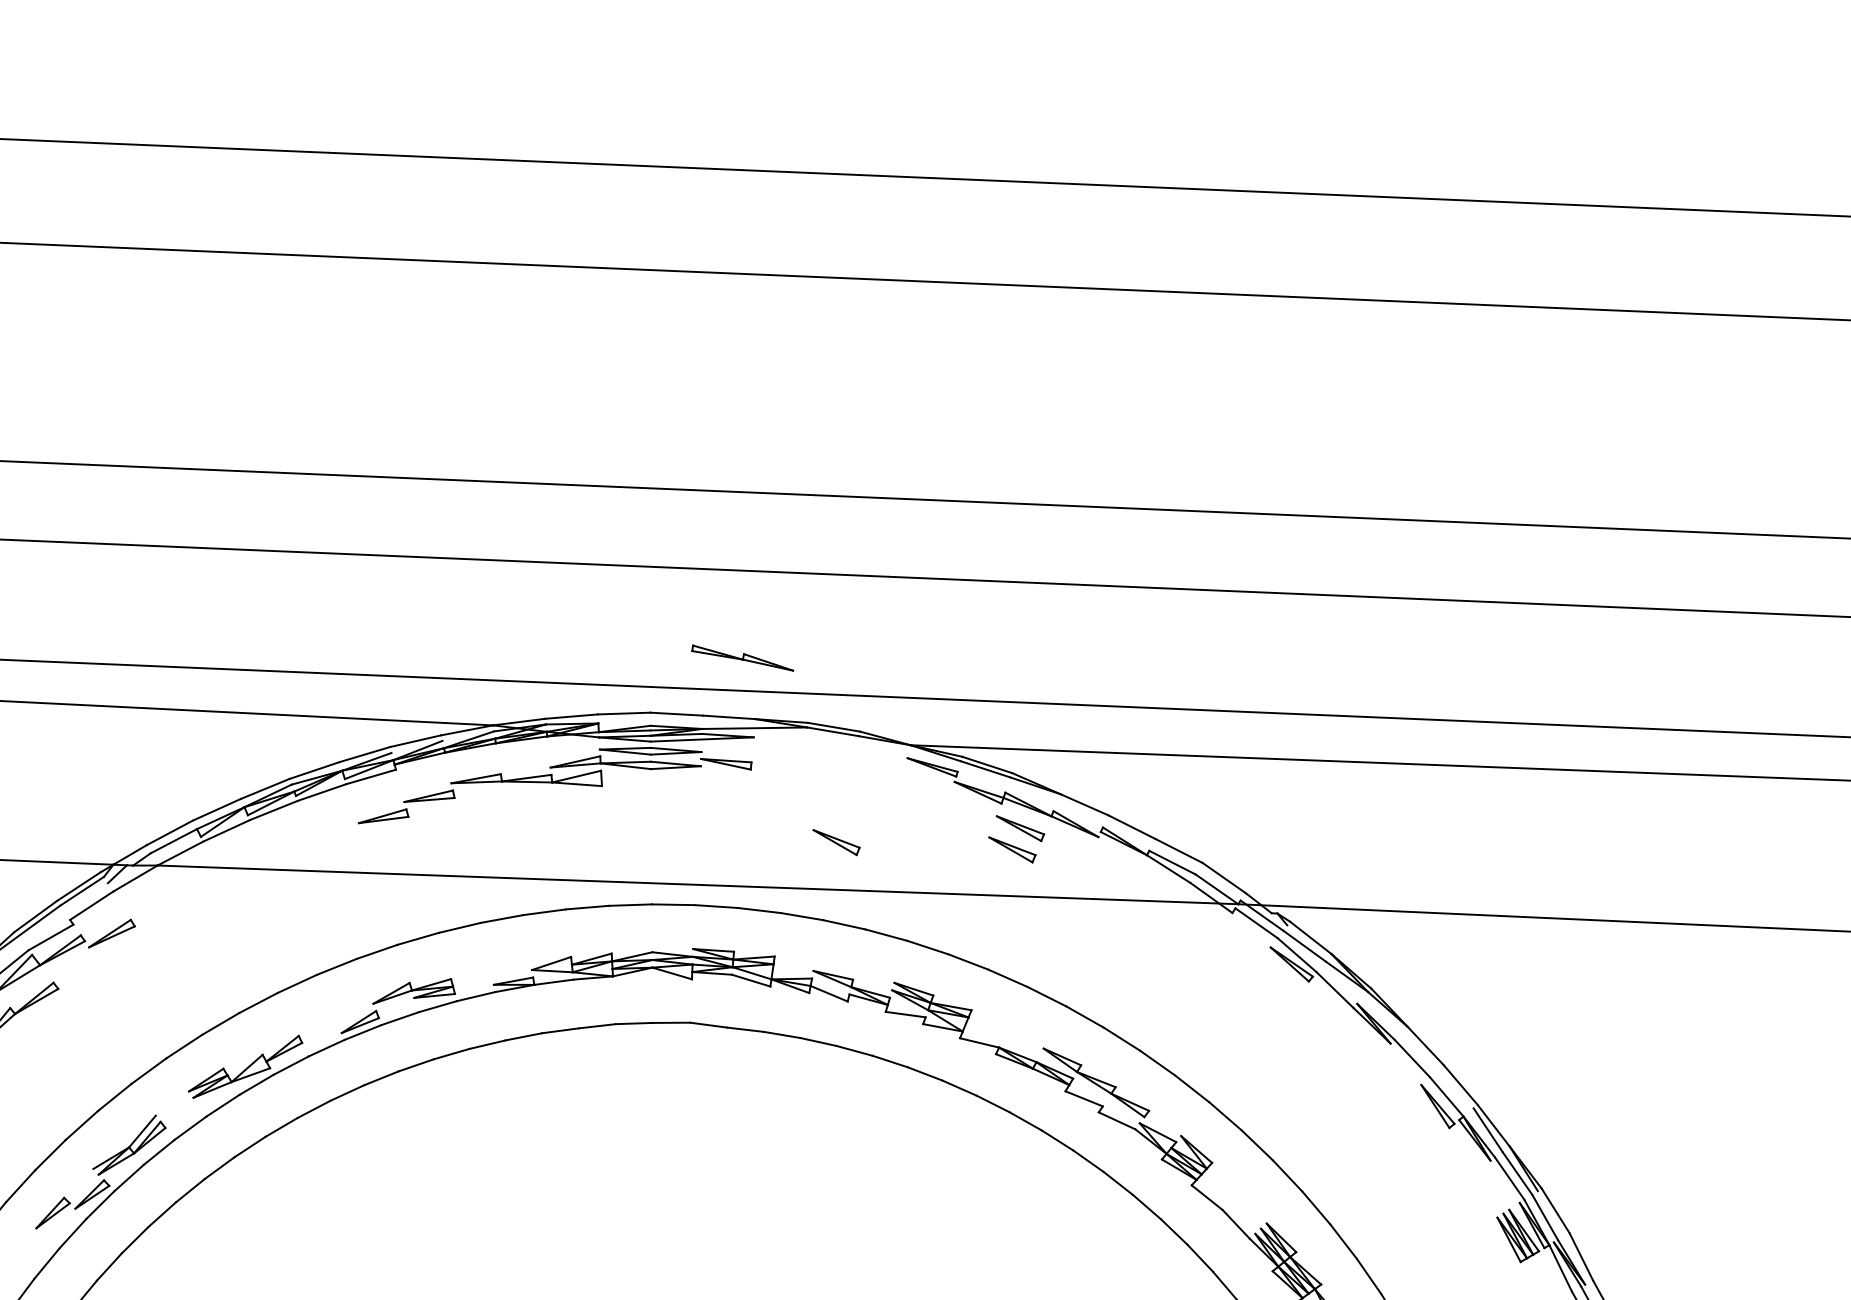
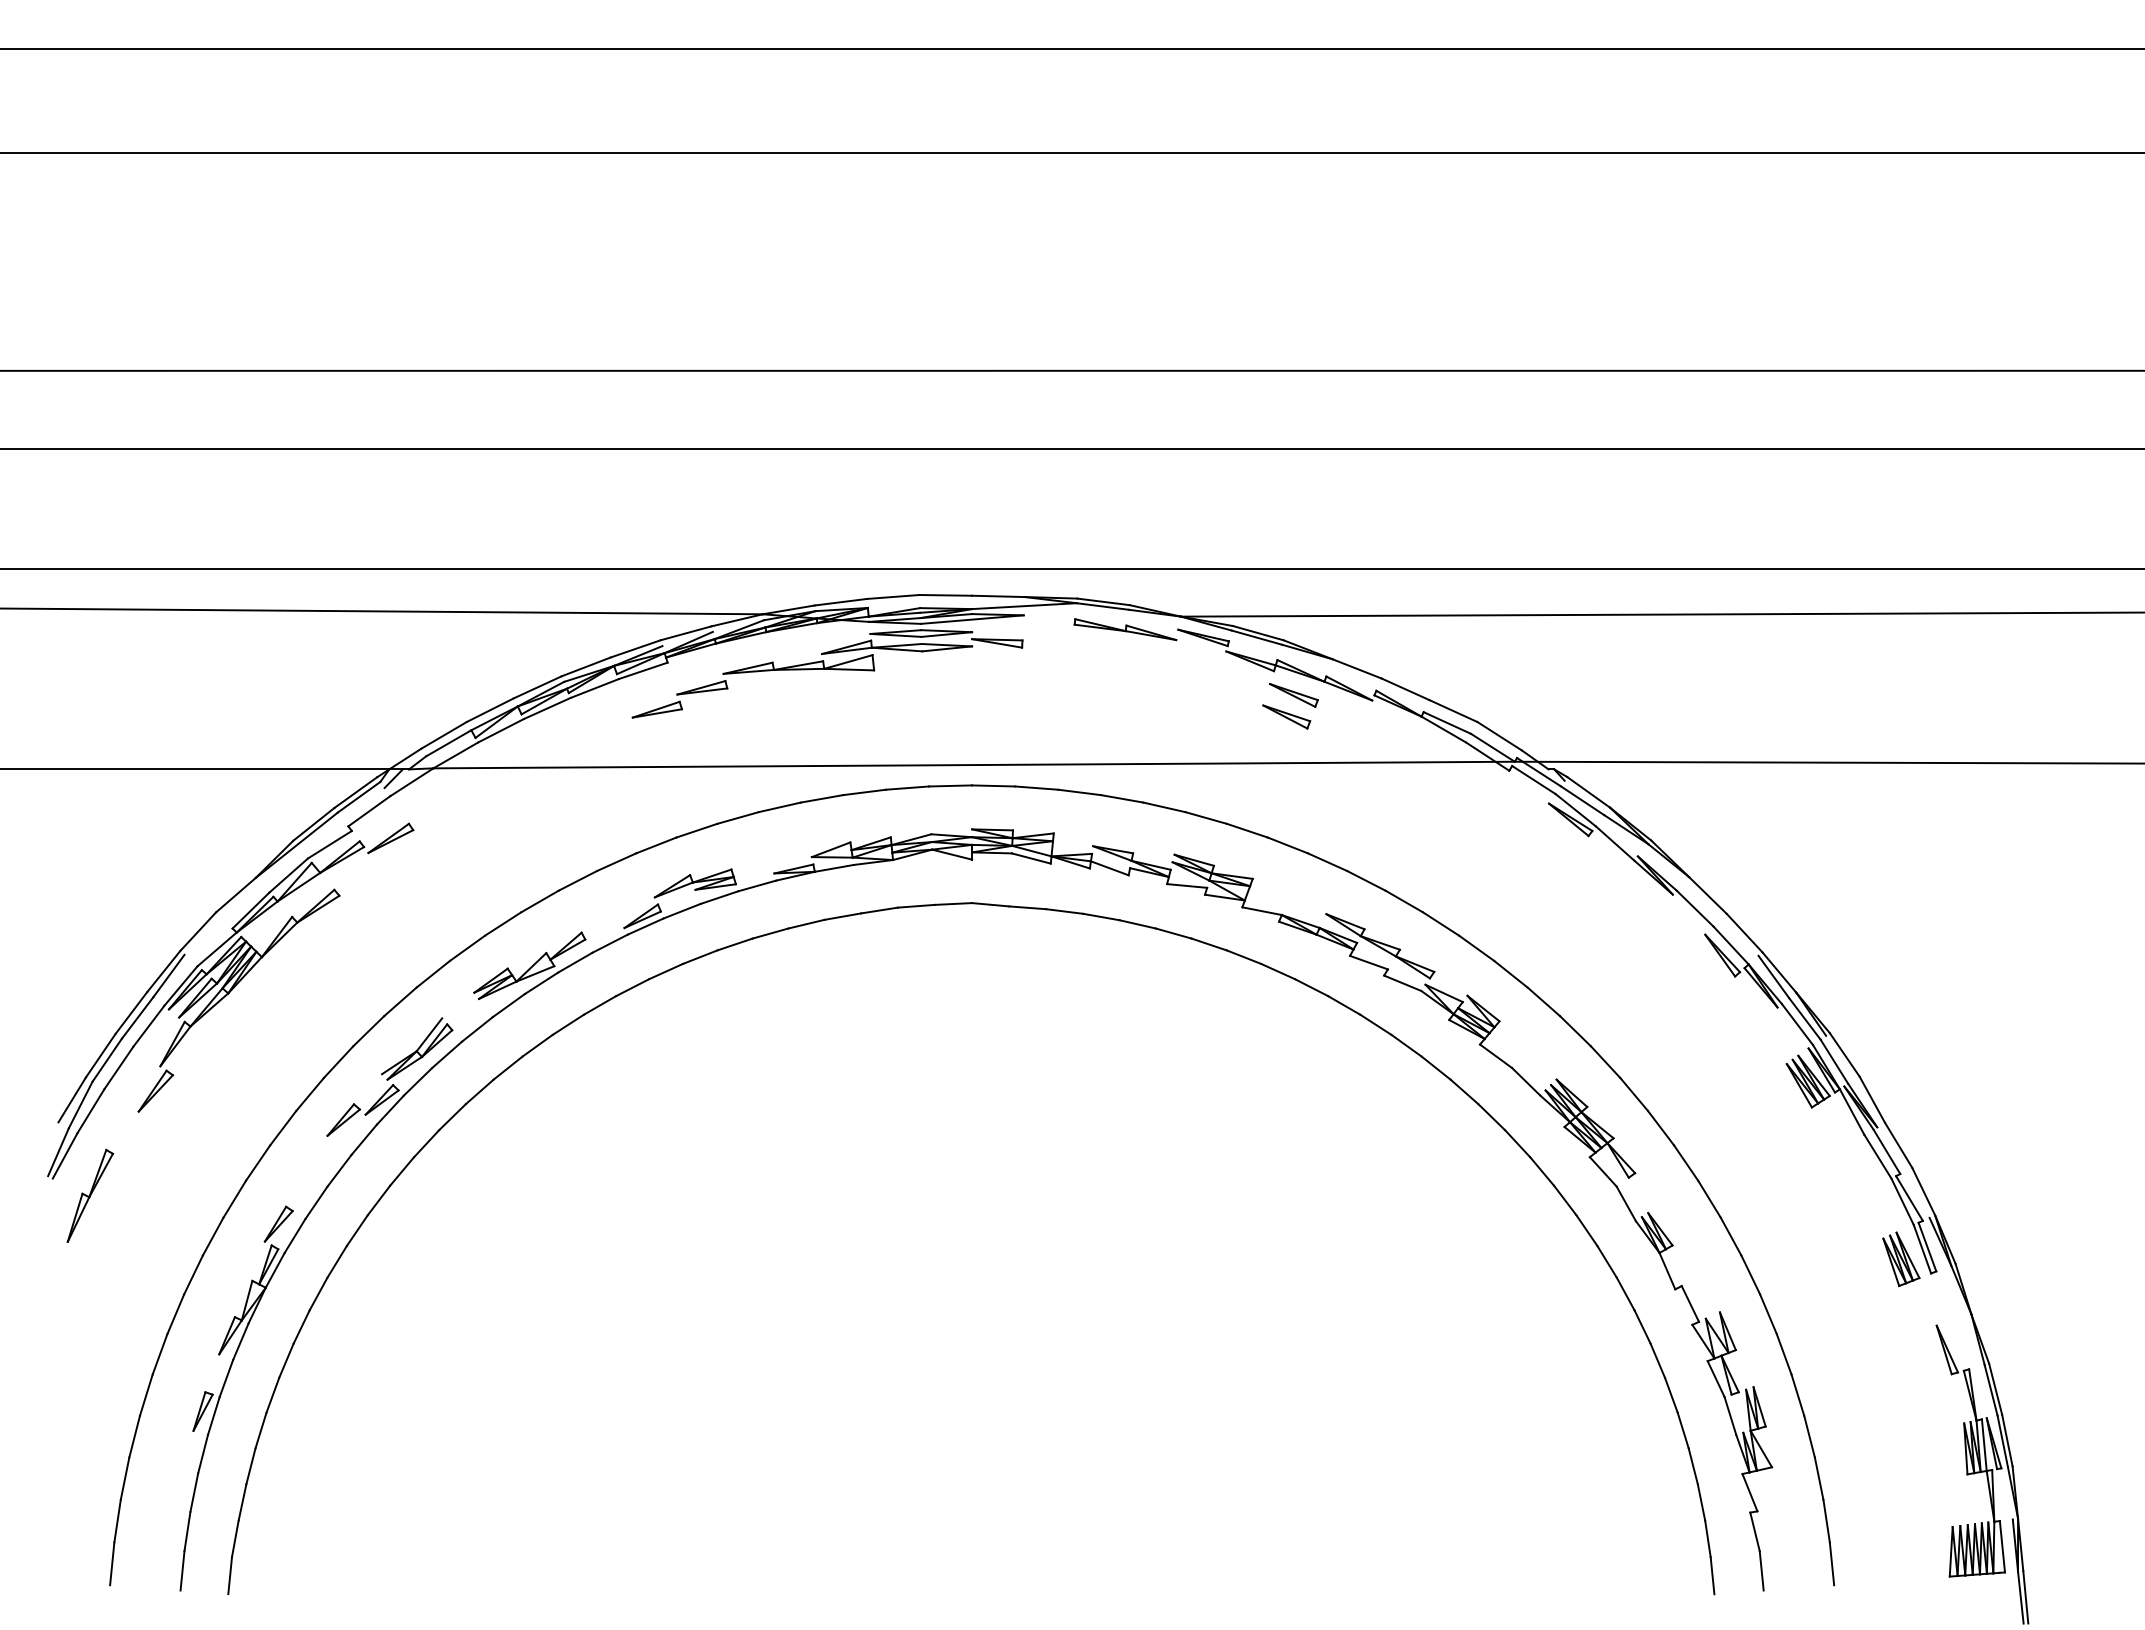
part: (742, 657) -> (1125, 629), moved
part: (836, 842) -> (1110, 716), removed

